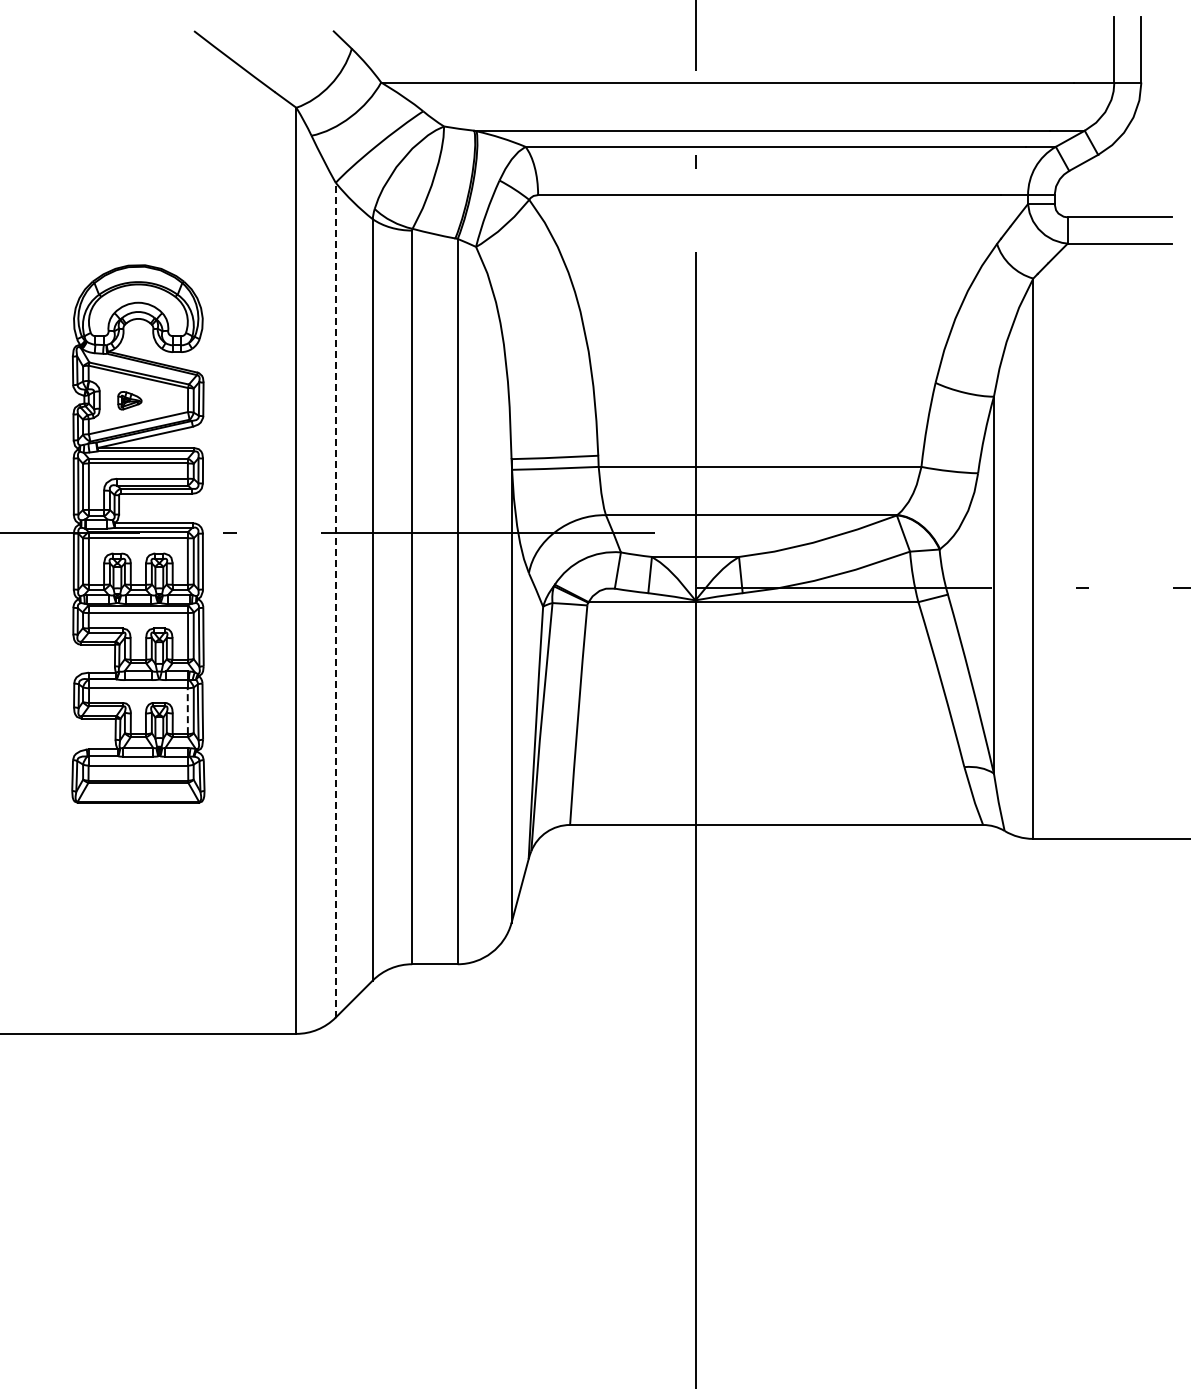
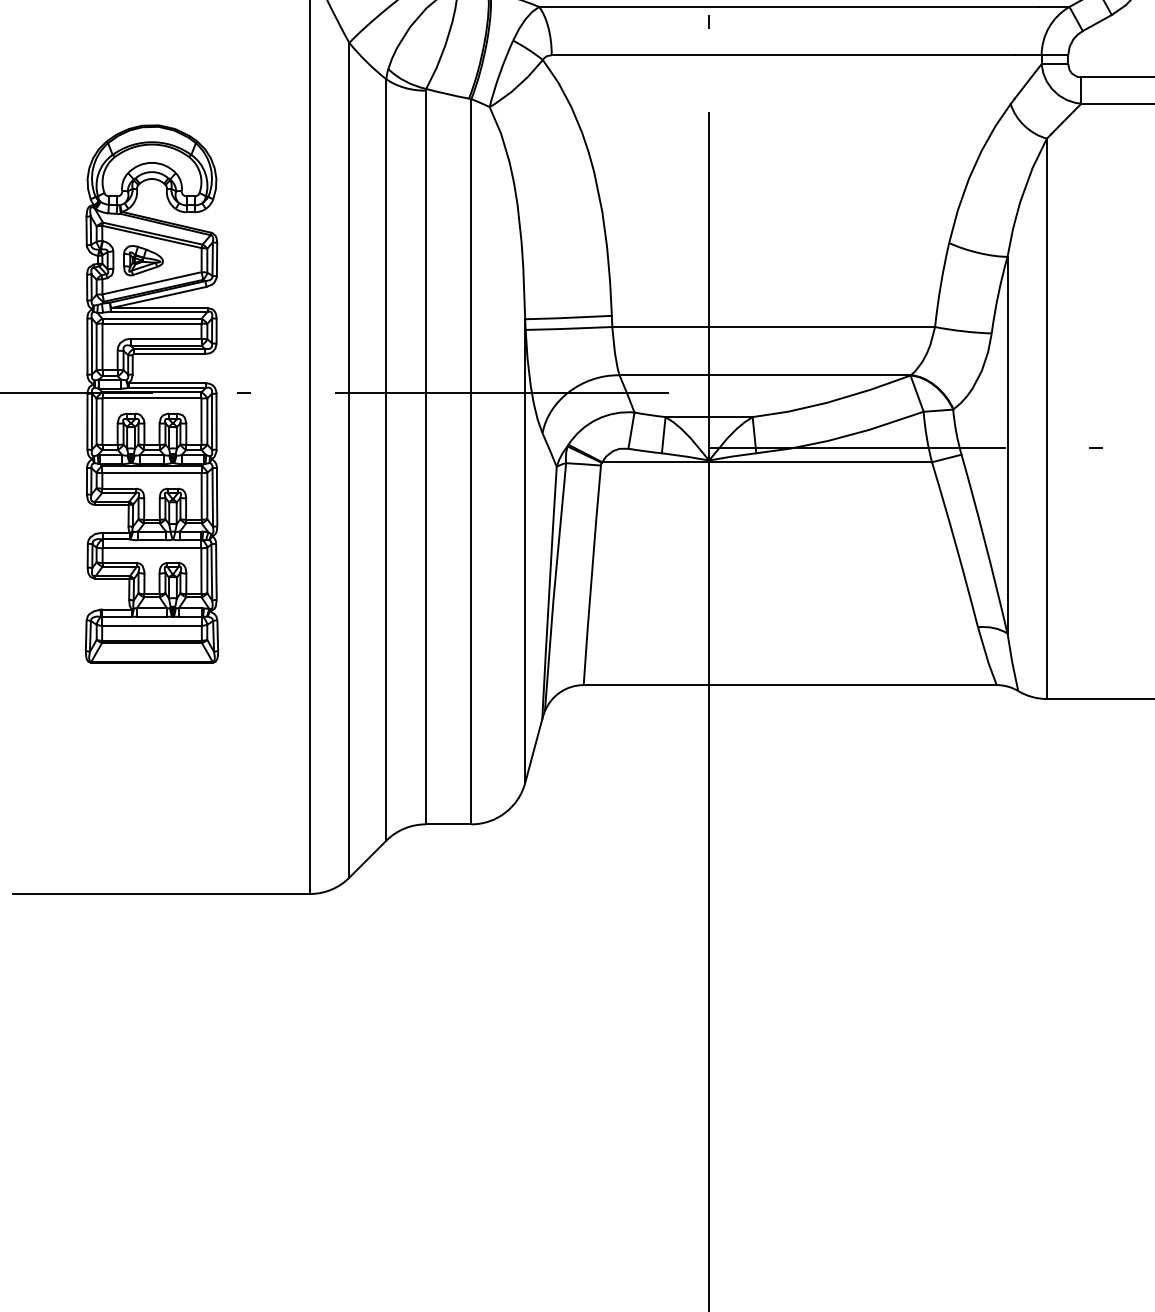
part: (129, 400) -> (143, 260), size x1.67
line: (335, 599) -> (349, 459), dashed -> solid
line: (187, 711) -> (201, 571), dashed -> solid

